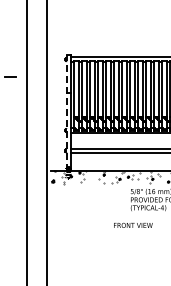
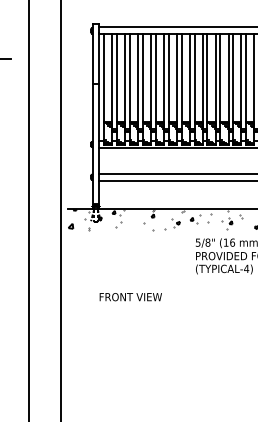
line: (66, 113) -> (92, 117), dashed -> solid
text: (133, 224) -> (131, 295), moved

